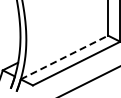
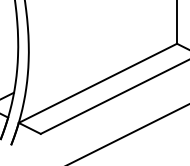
line: (64, 57) -> (97, 83), dashed -> solid

